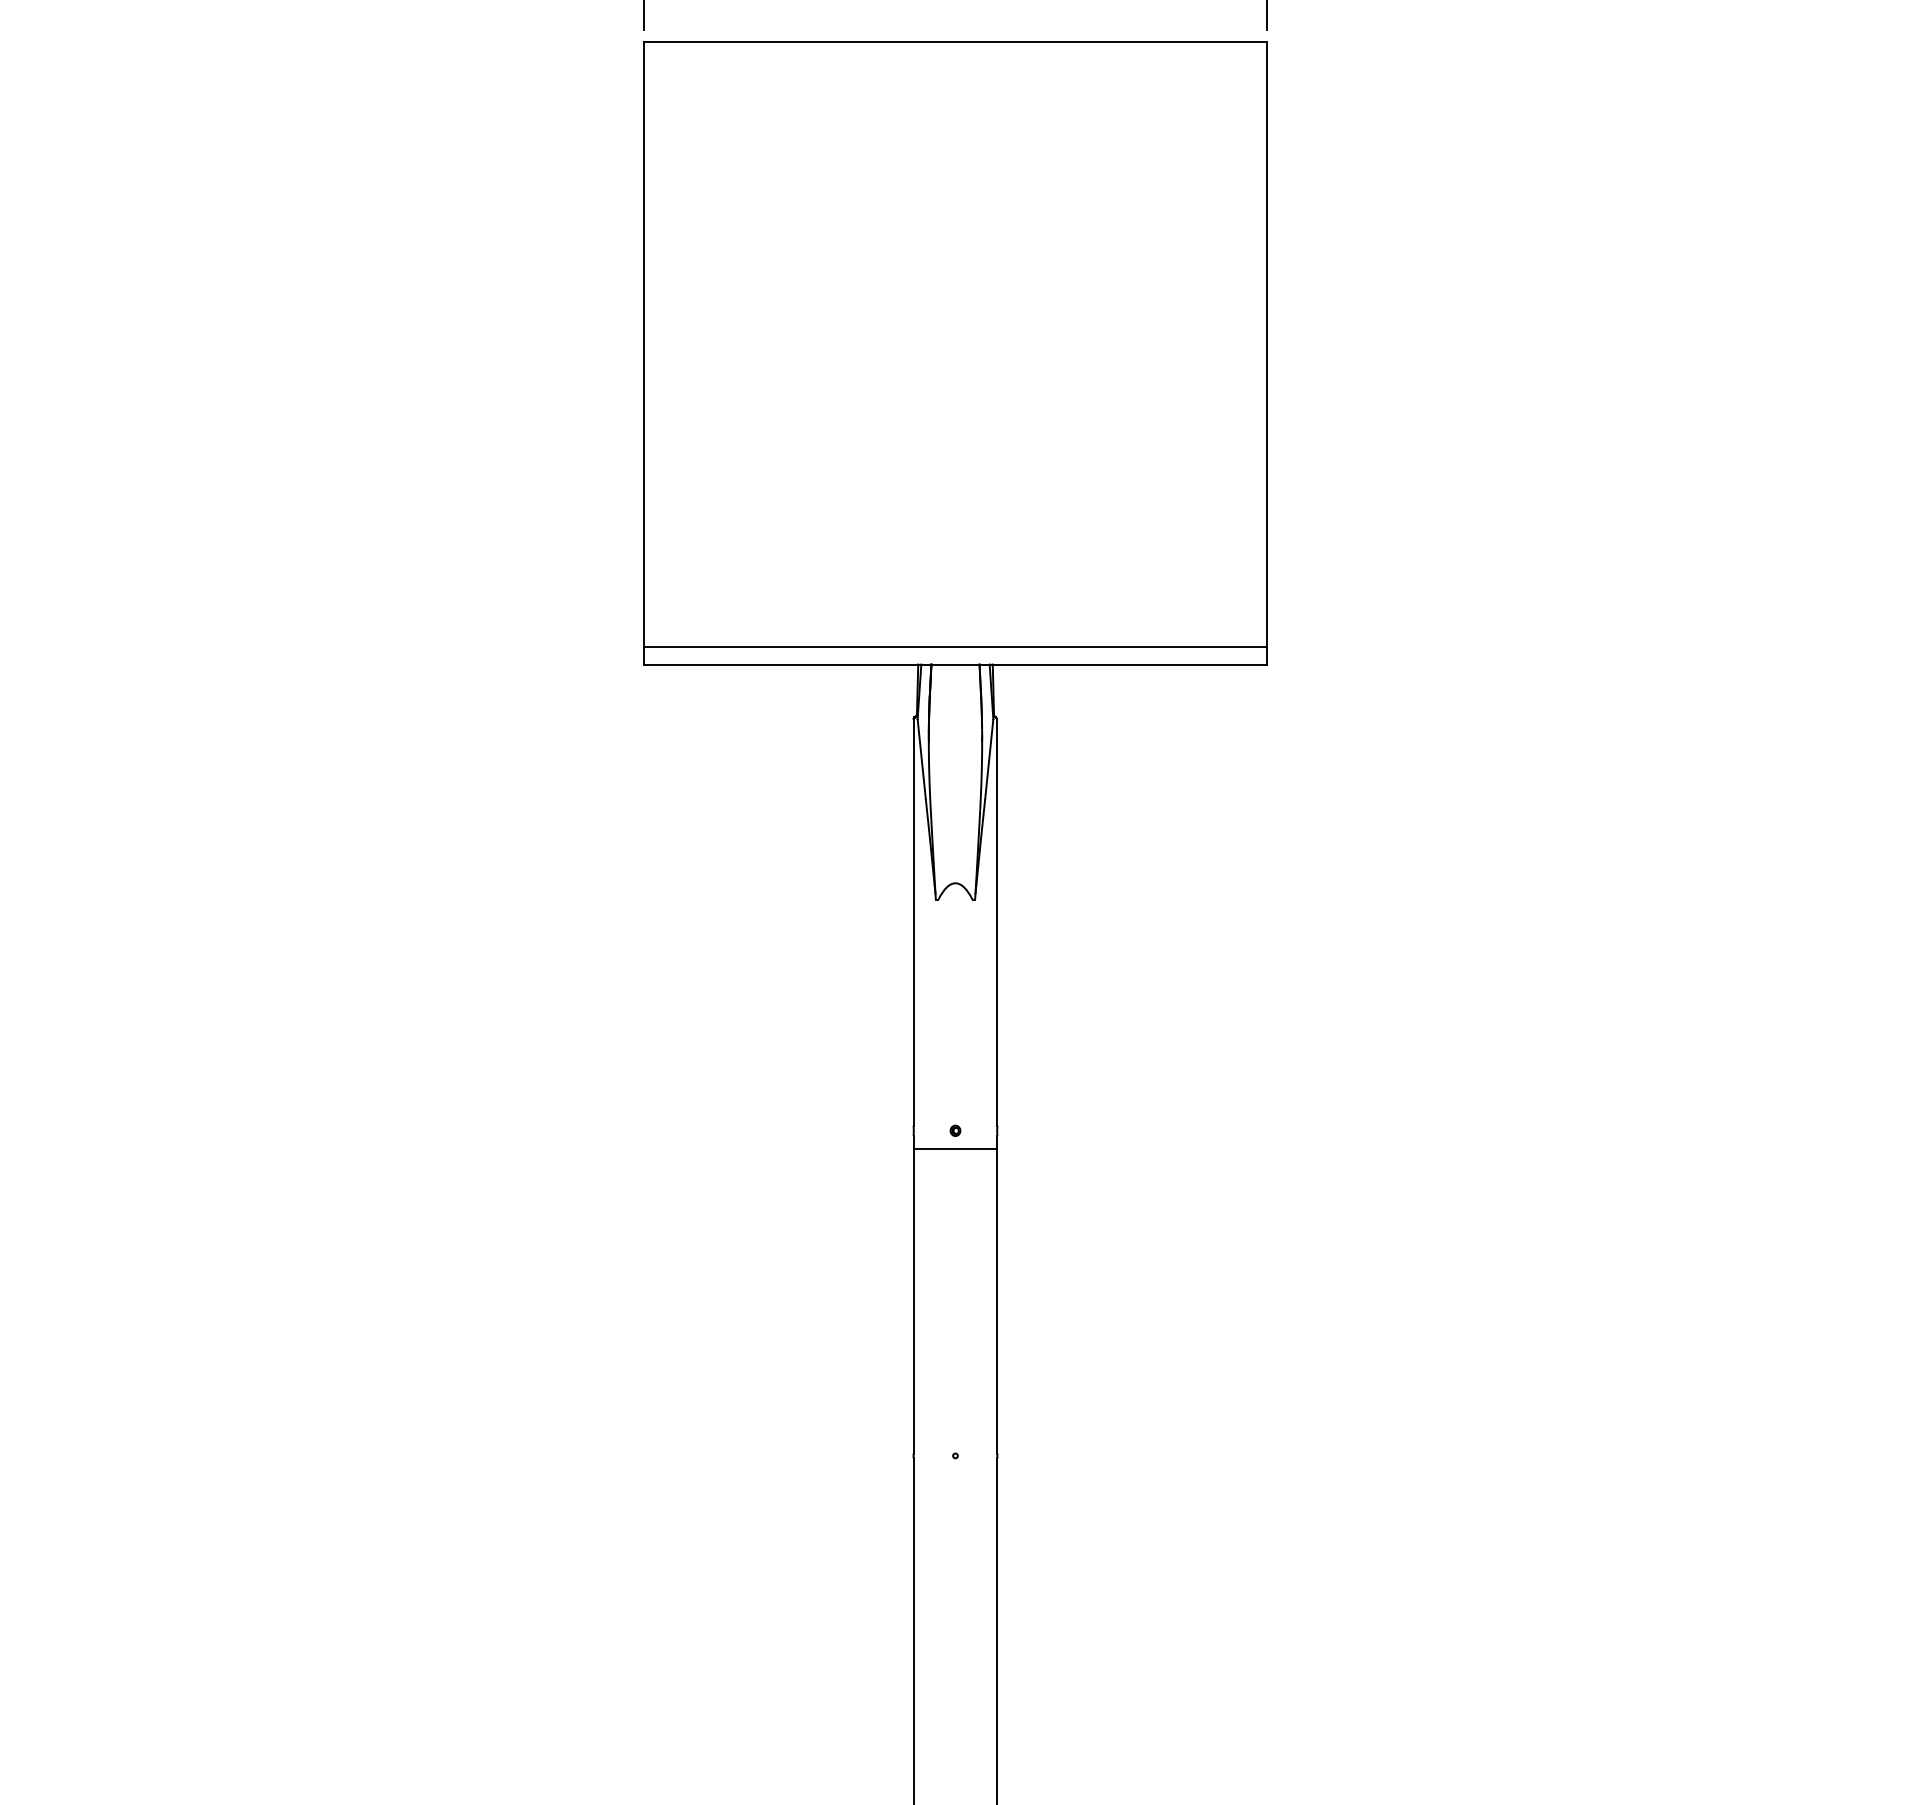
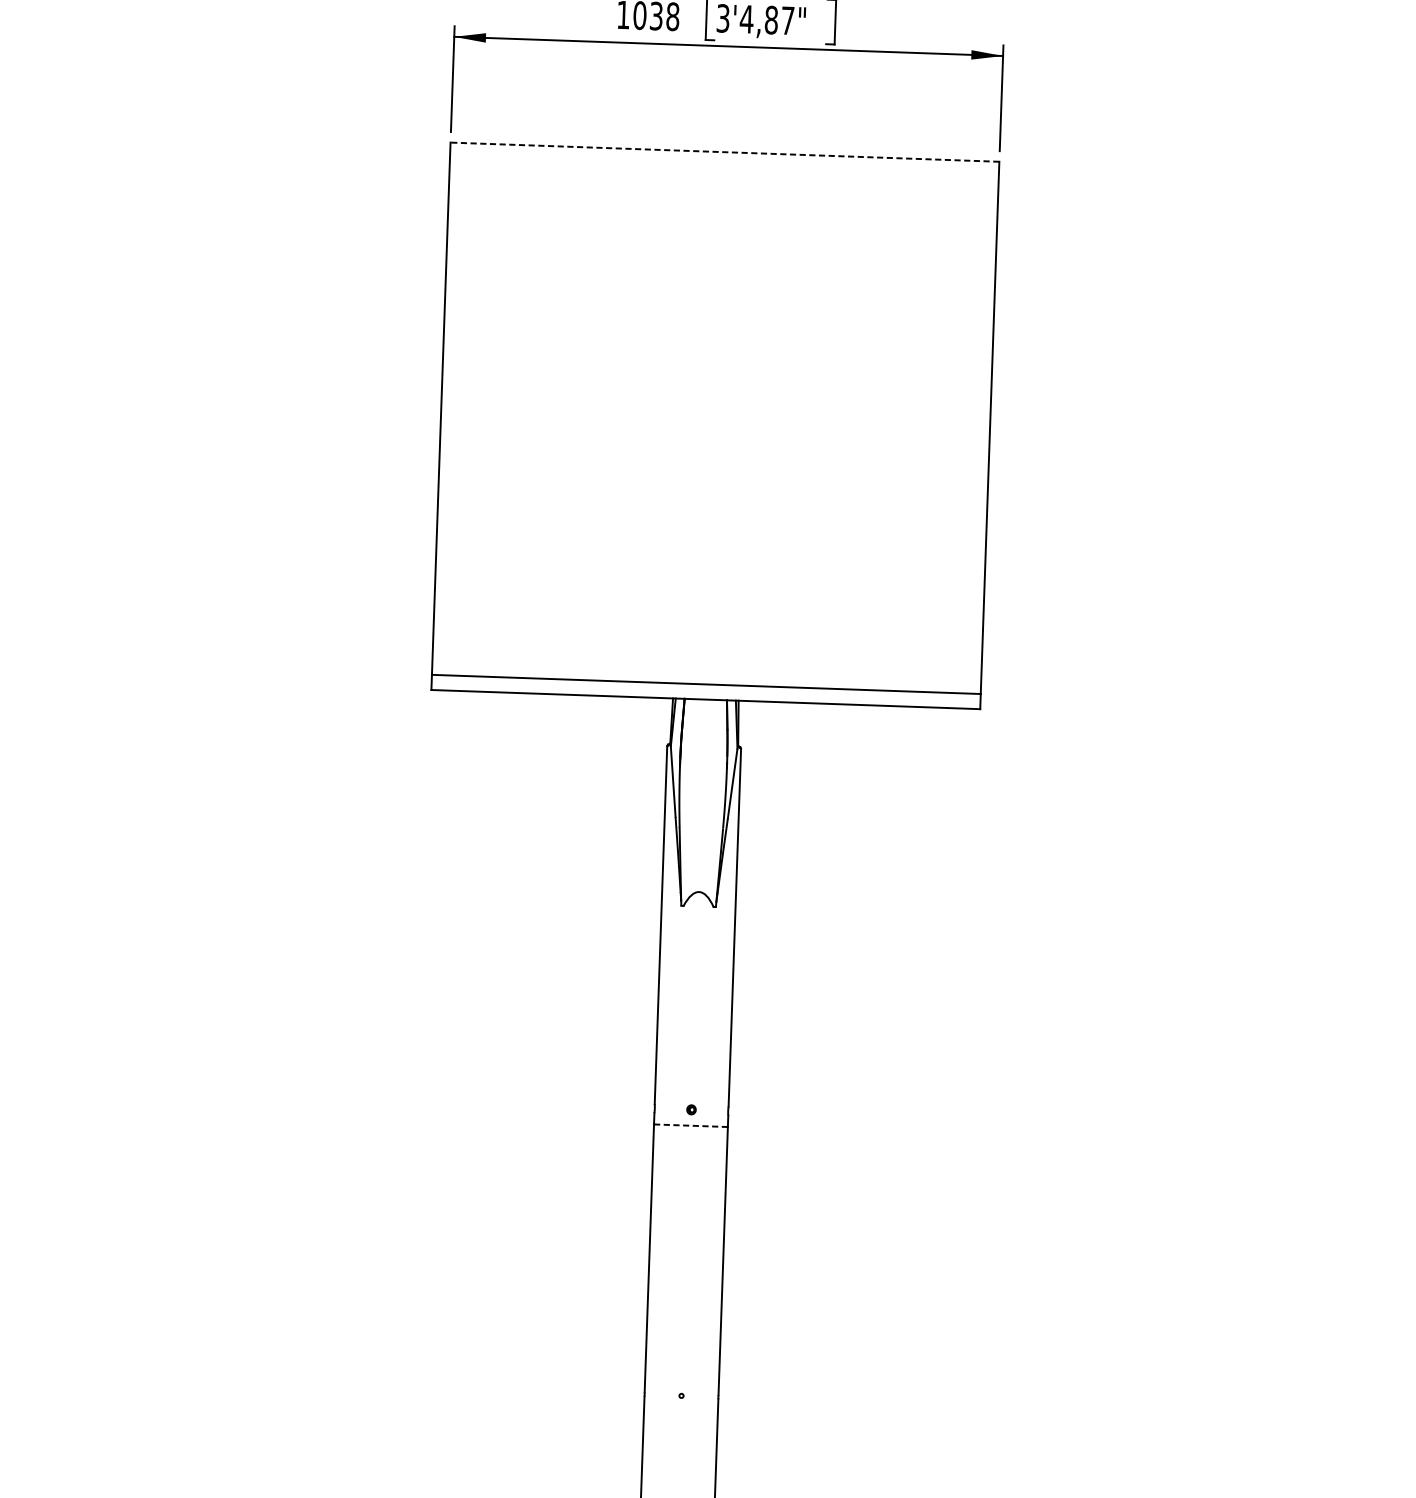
line: (955, 42) -> (724, 152), solid -> dashed
line: (955, 1148) -> (690, 1125), solid -> dashed

